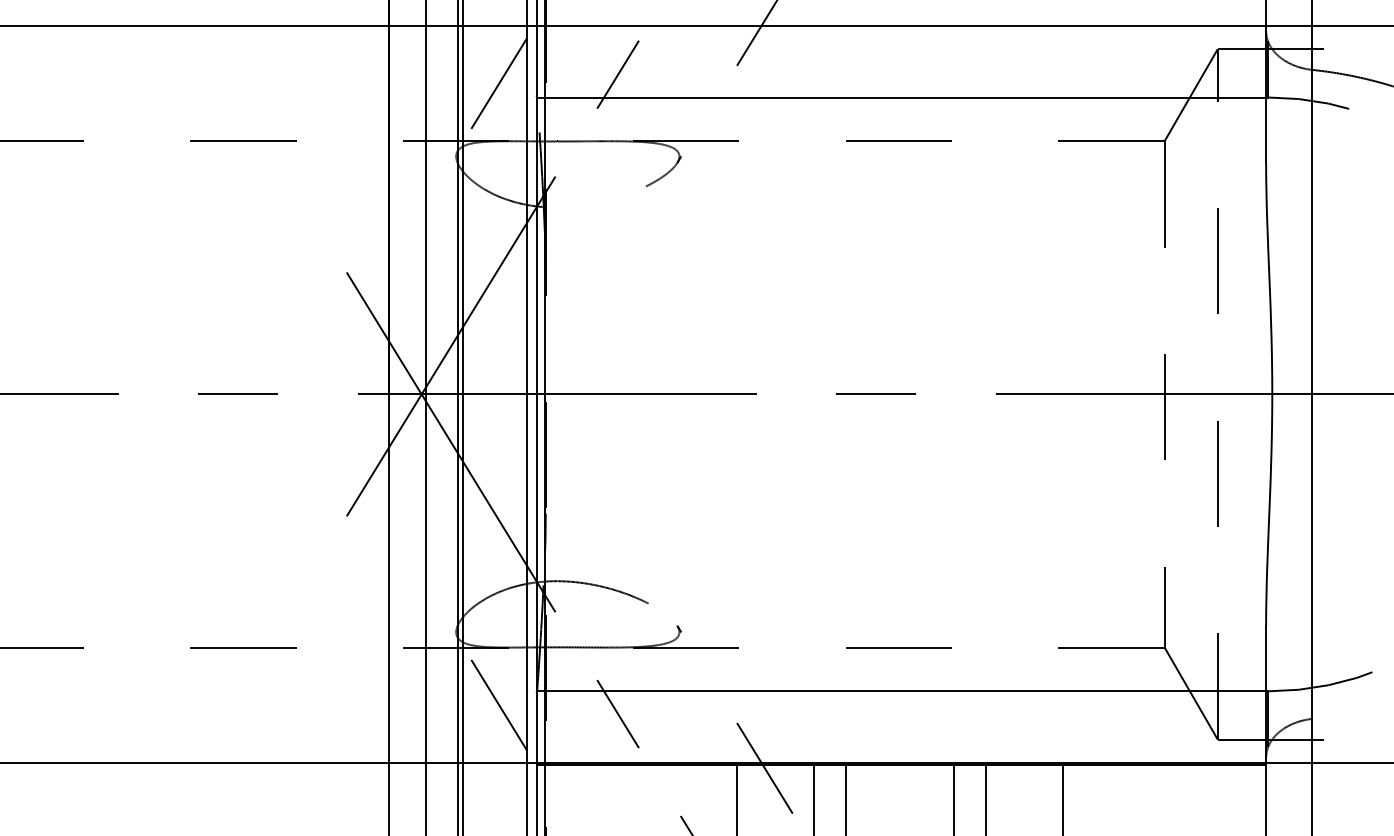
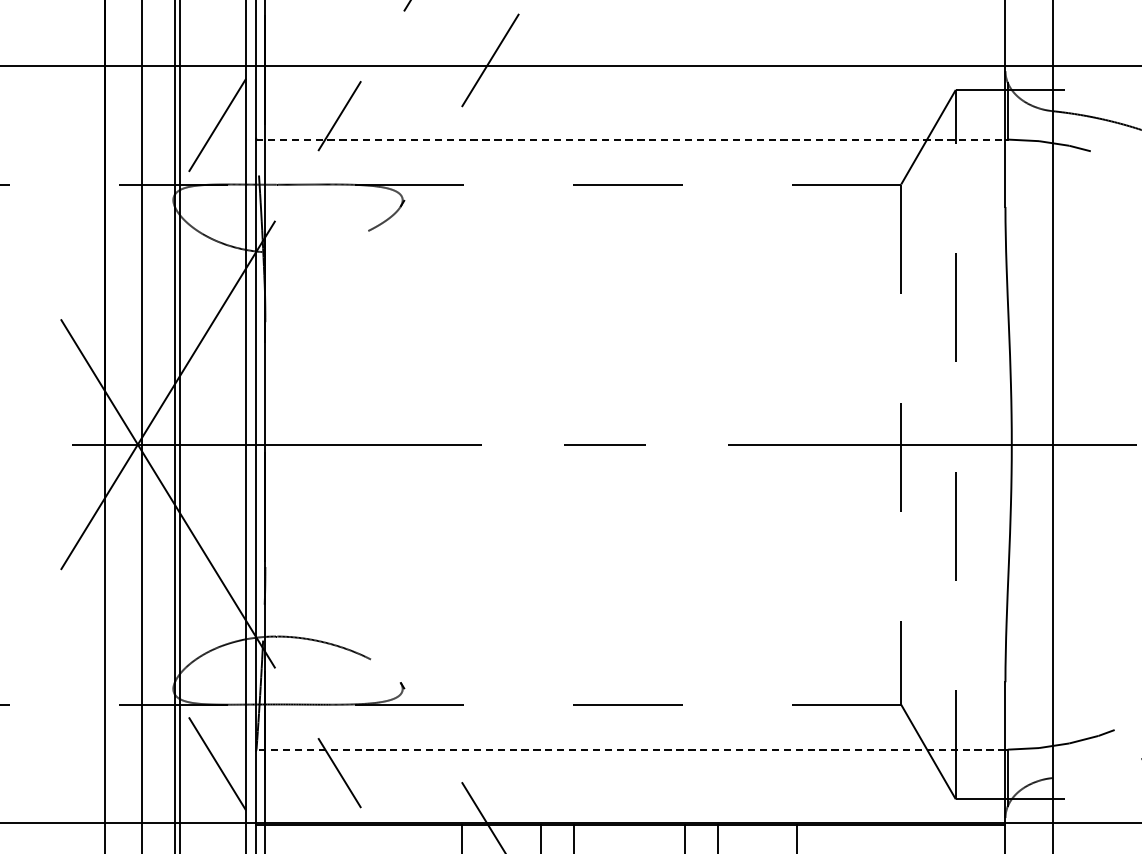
line: (901, 97) -> (630, 139), solid -> dashed
line: (901, 691) -> (630, 749), solid -> dashed

